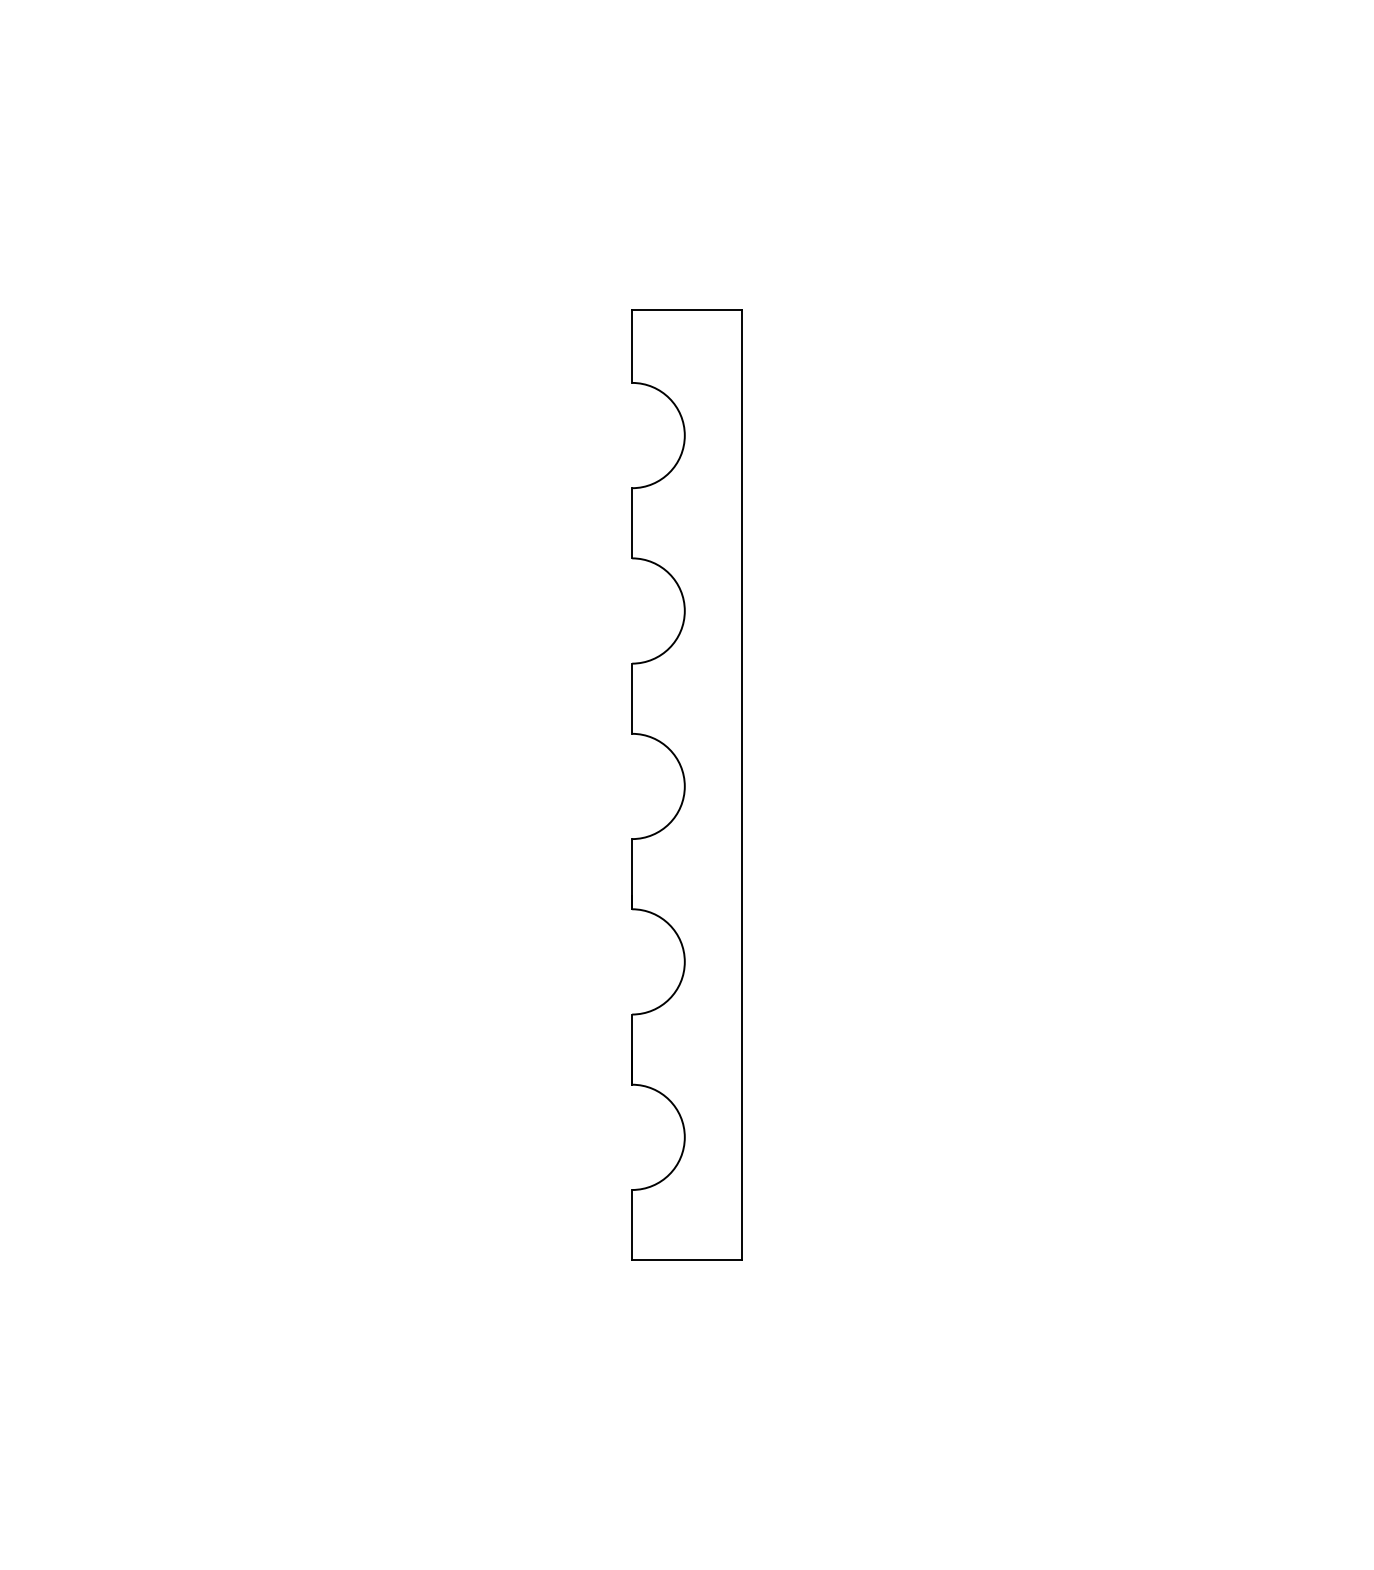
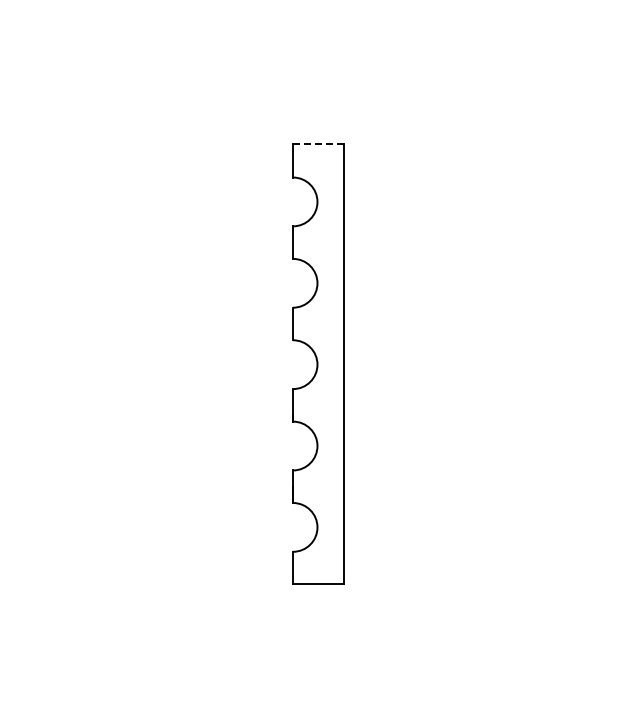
line: (689, 309) -> (319, 143), solid -> dashed

